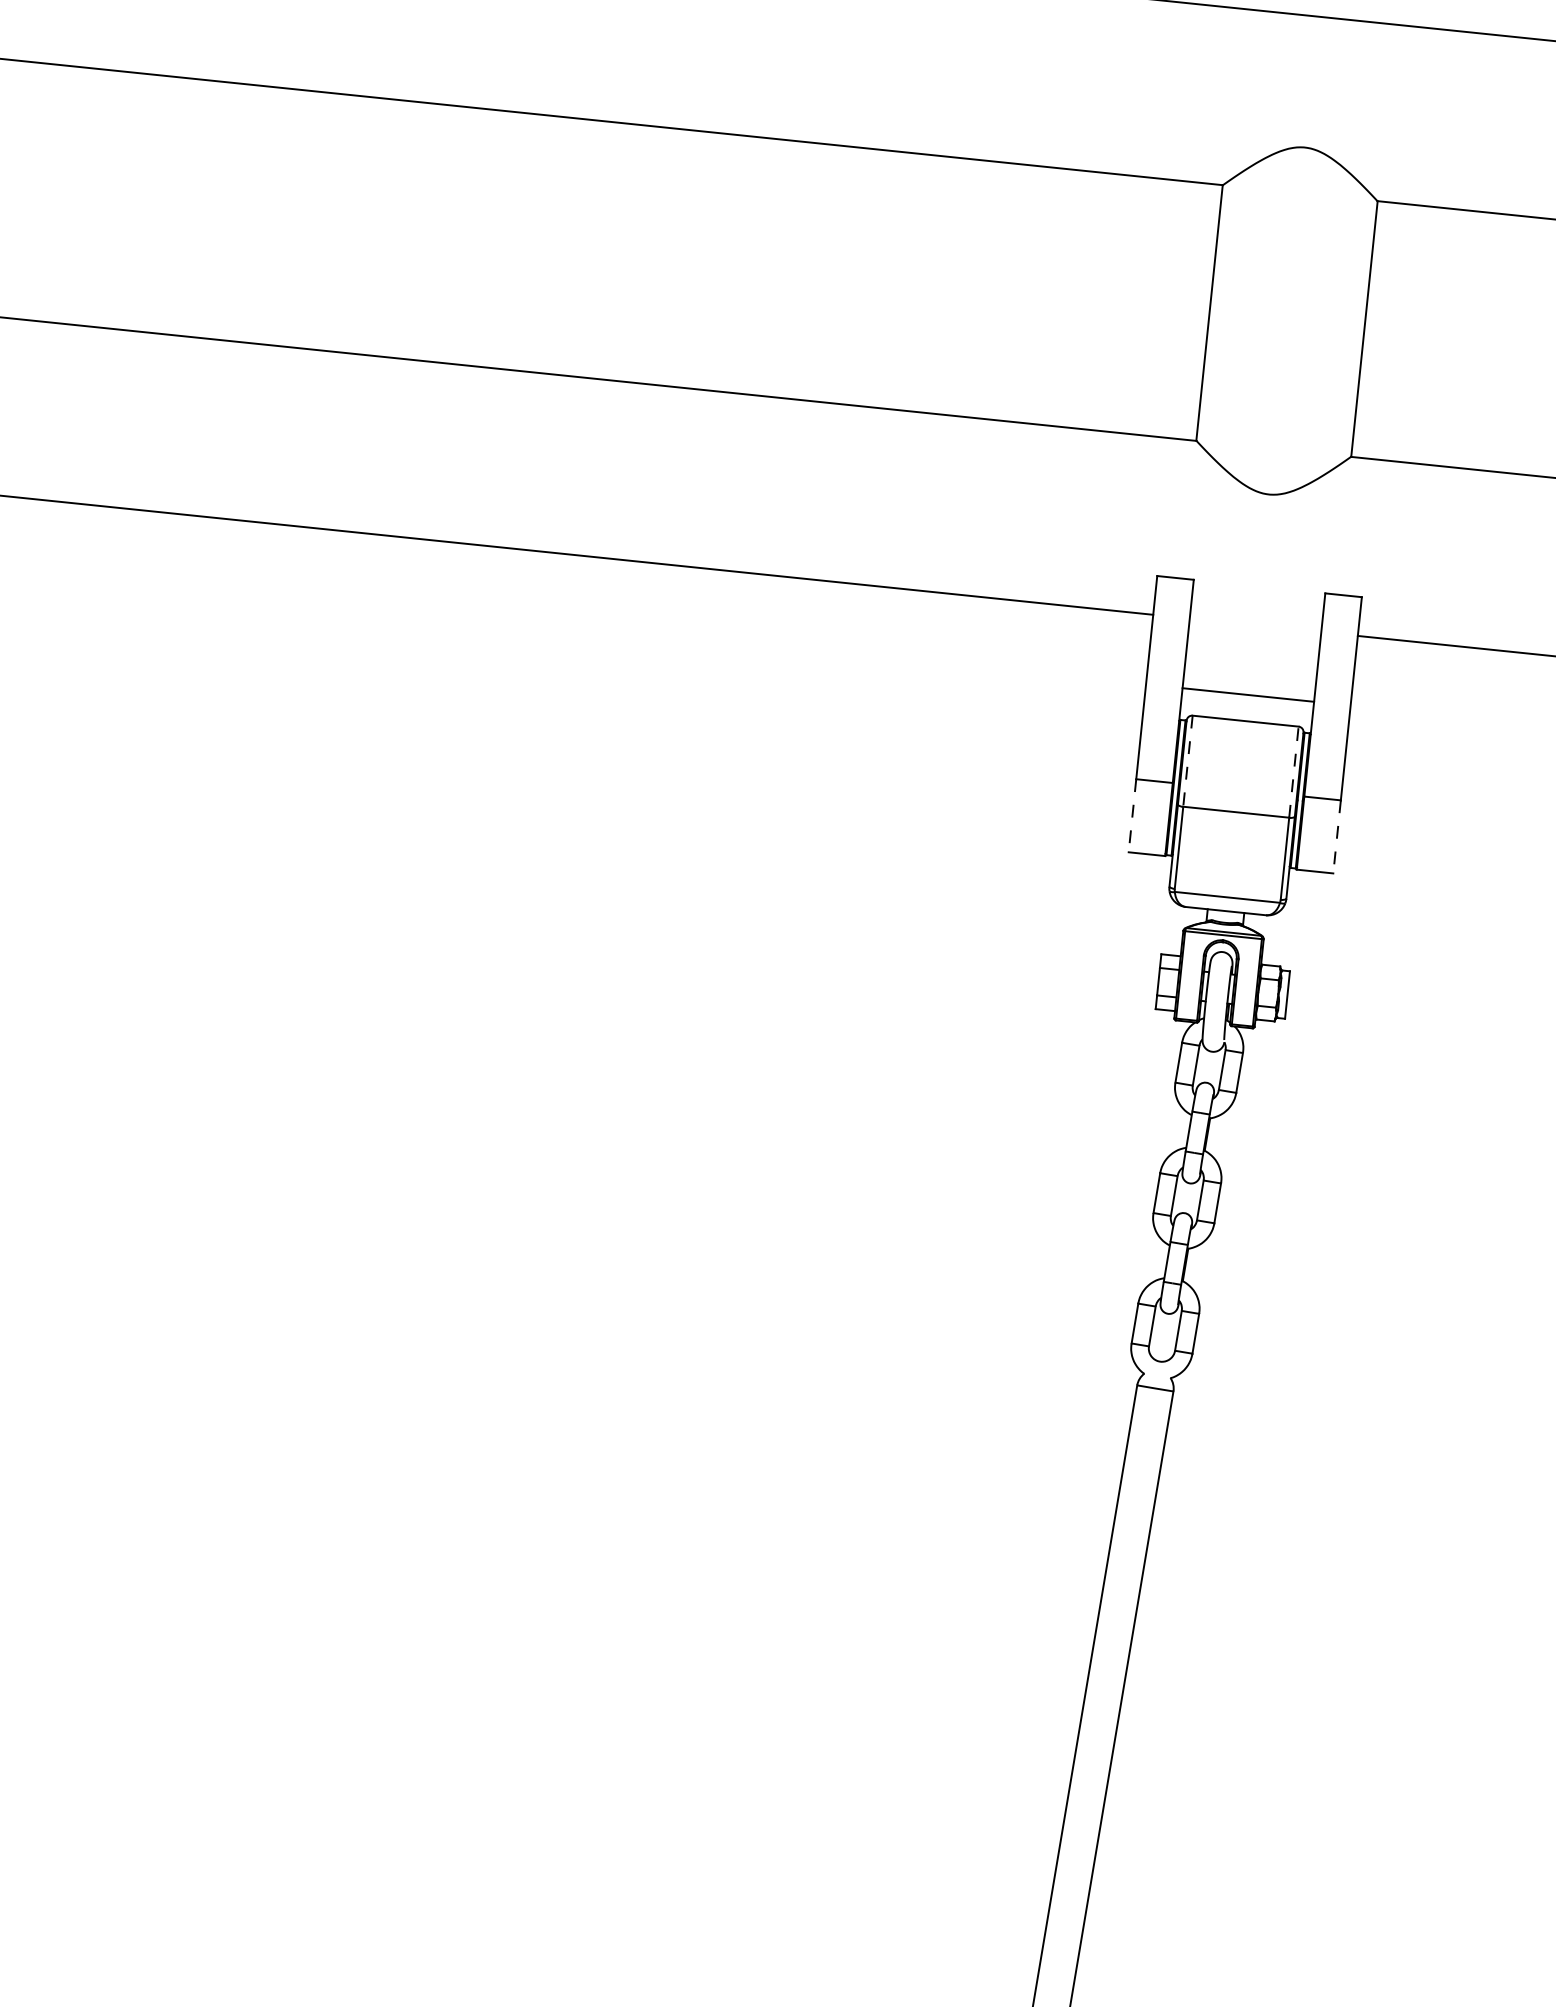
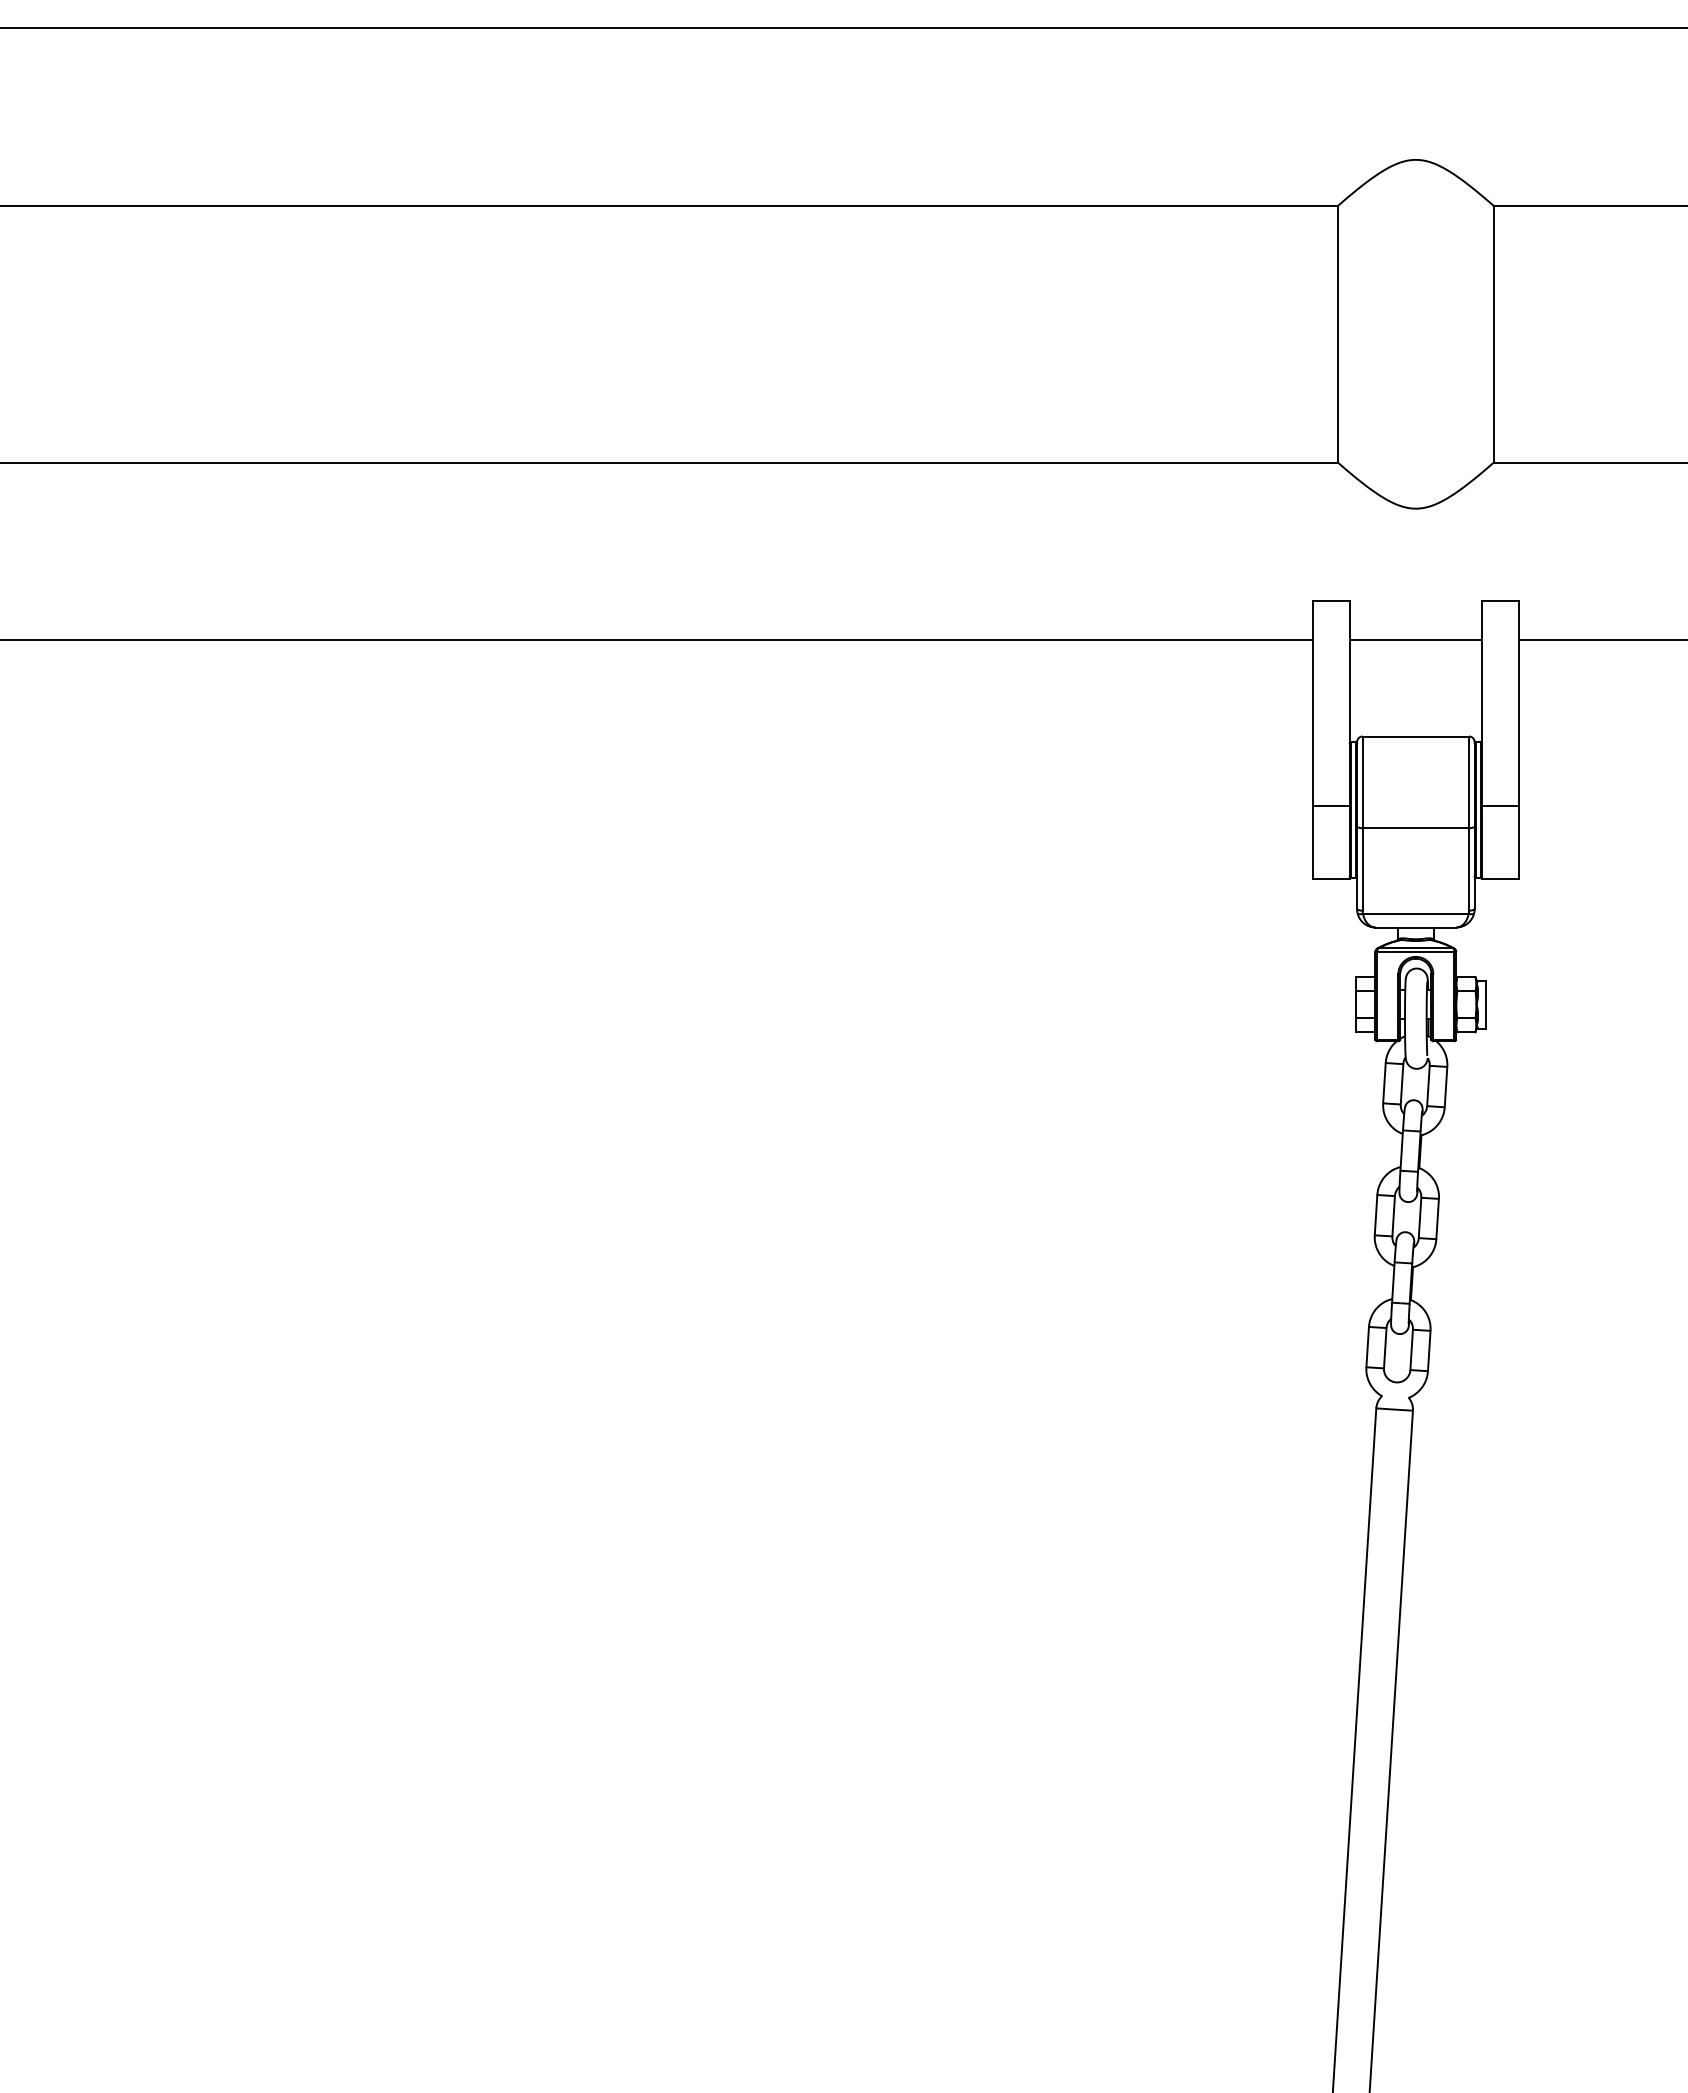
line: (1247, 695) -> (1415, 640), moved
line: (1187, 761) -> (1362, 782), dashed -> solid
line: (1294, 772) -> (1469, 782), dashed -> solid
line: (1132, 816) -> (1313, 842), dashed -> solid
line: (1336, 837) -> (1518, 842), dashed -> solid

